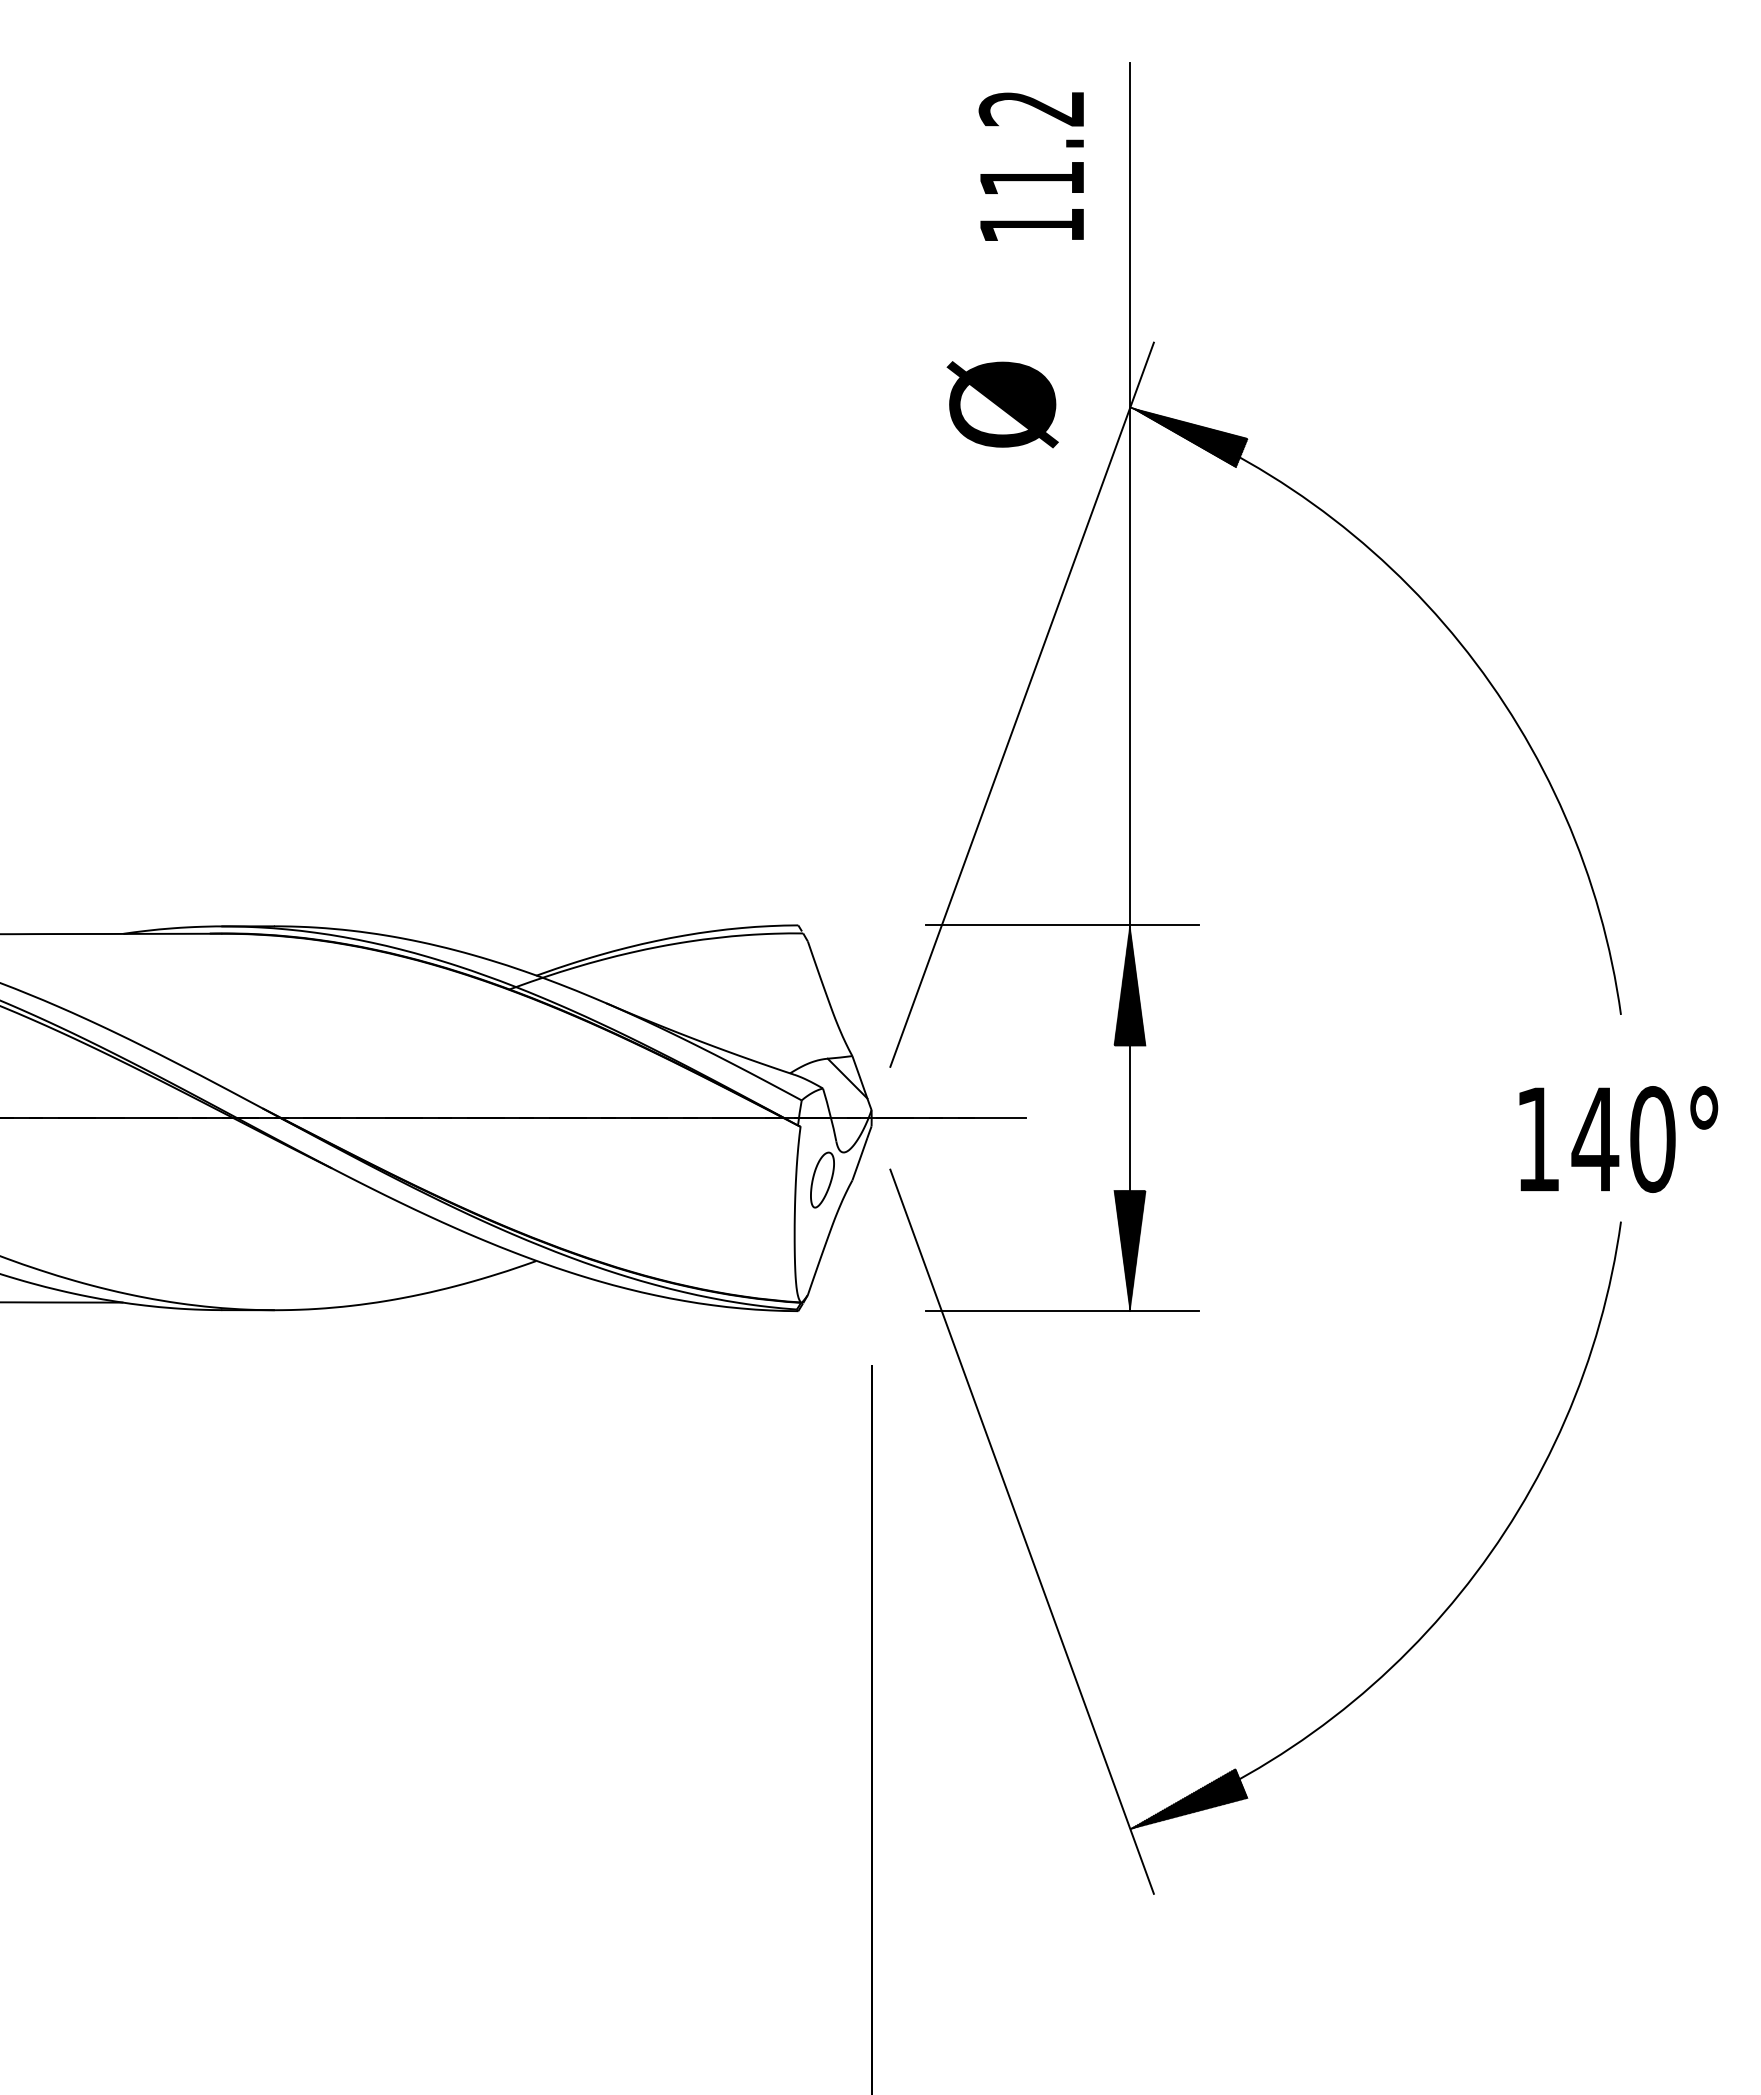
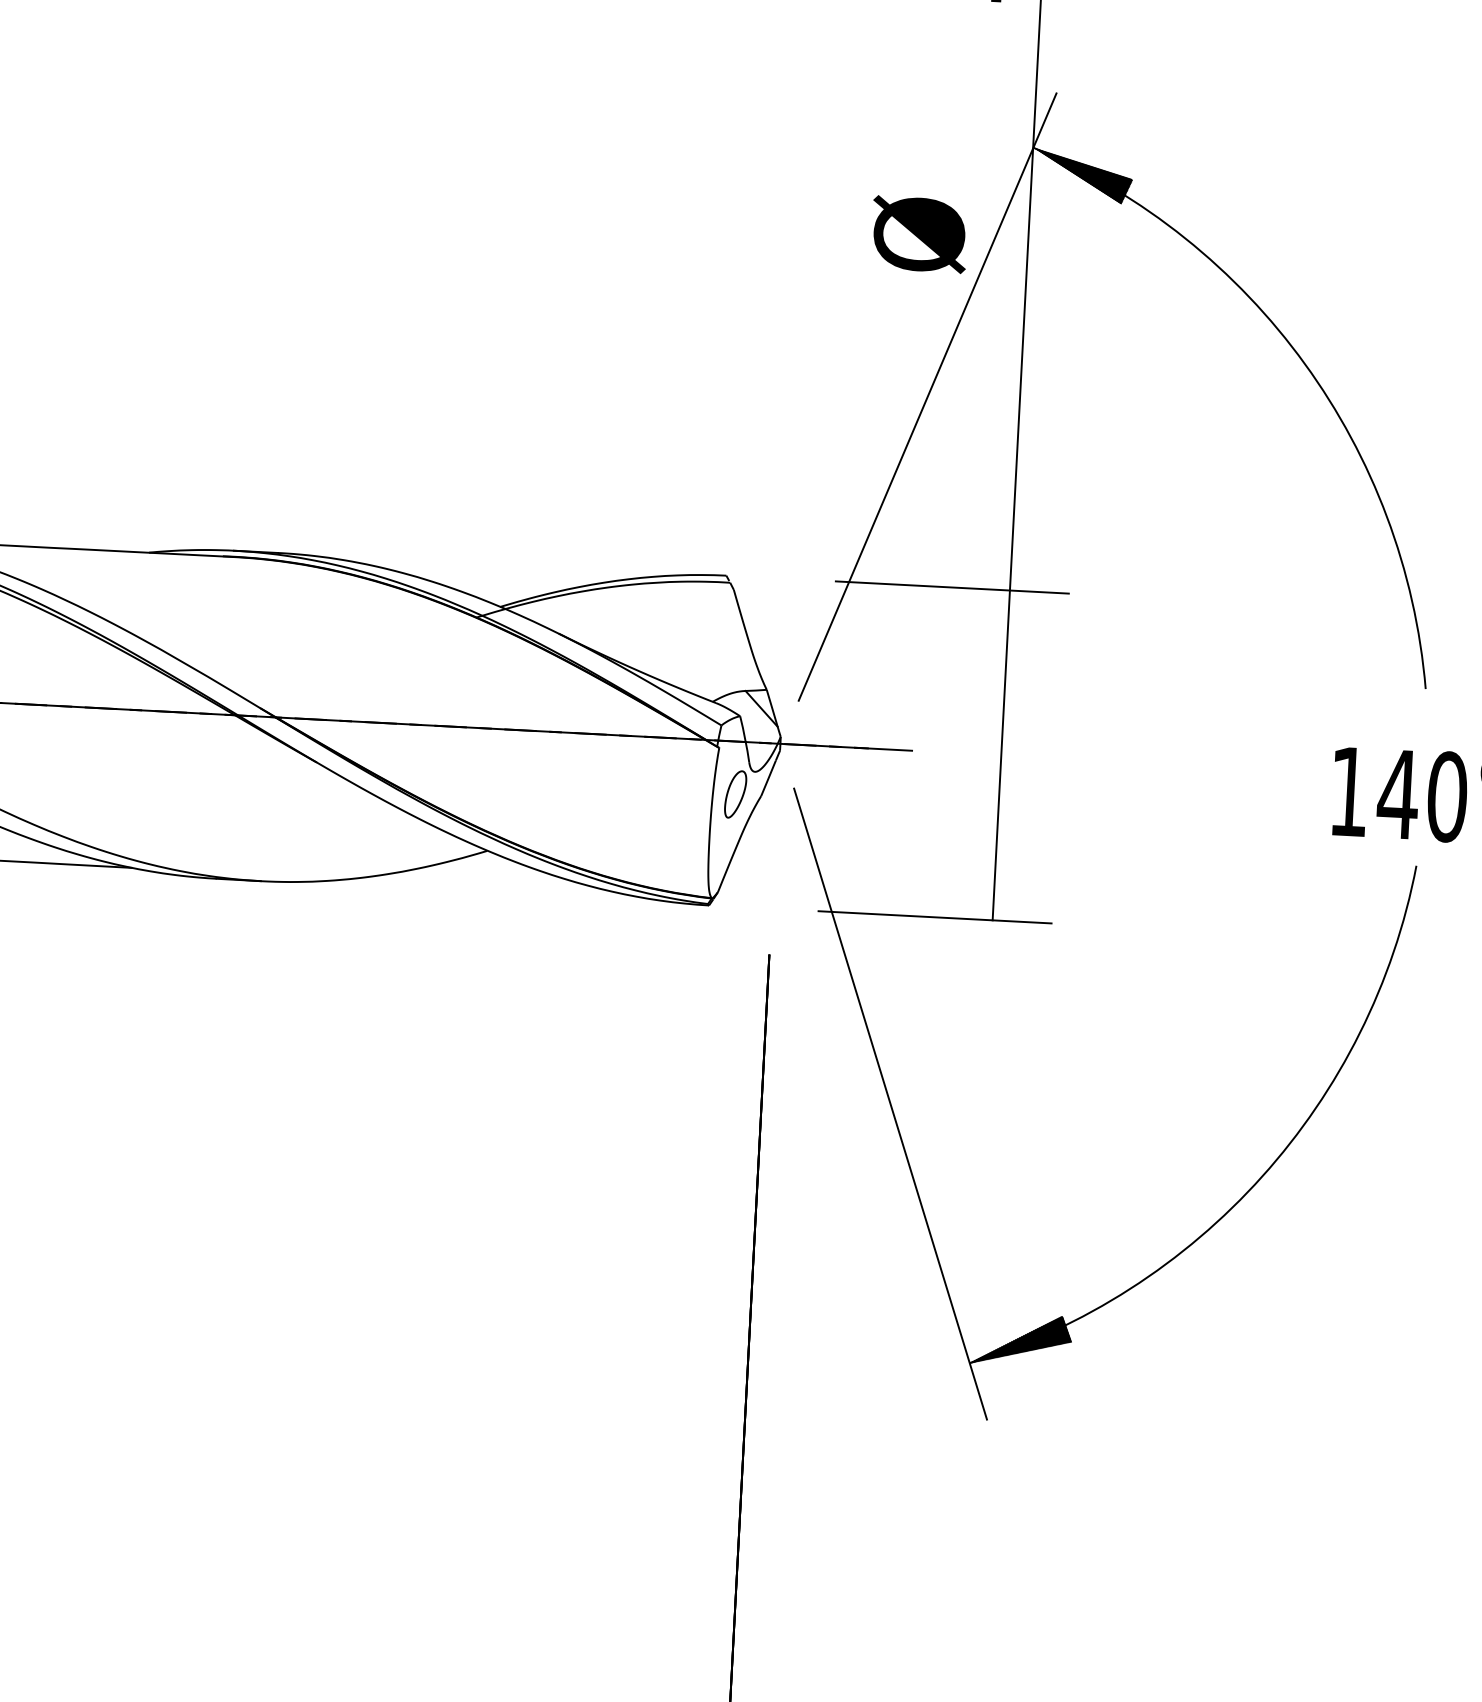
text: (1002, 404) -> (919, 234), moved
hatch: (1129, 985) -> (1006, 641), removed
hatch: (1129, 1250) -> (994, 868), removed

